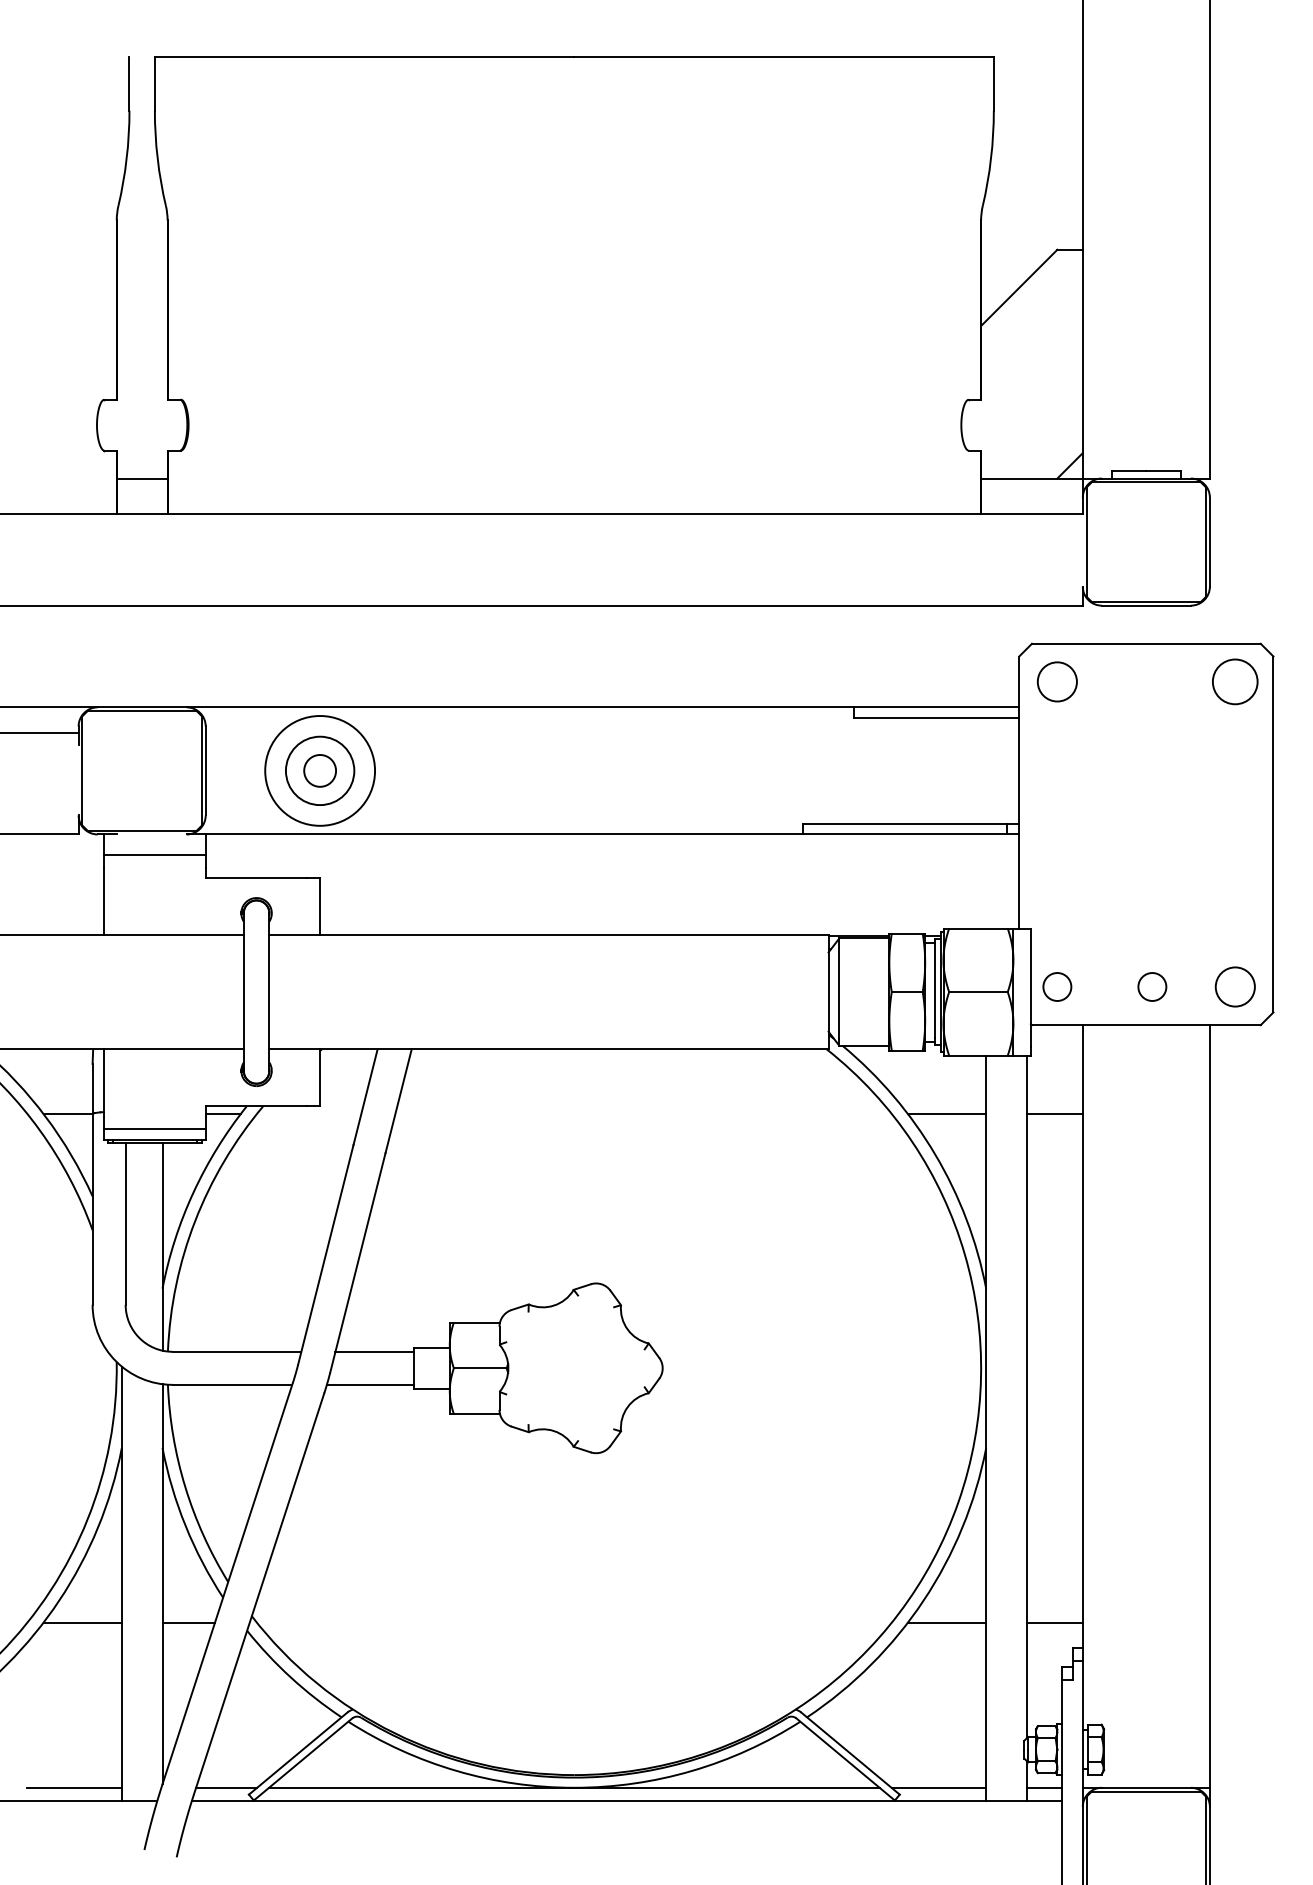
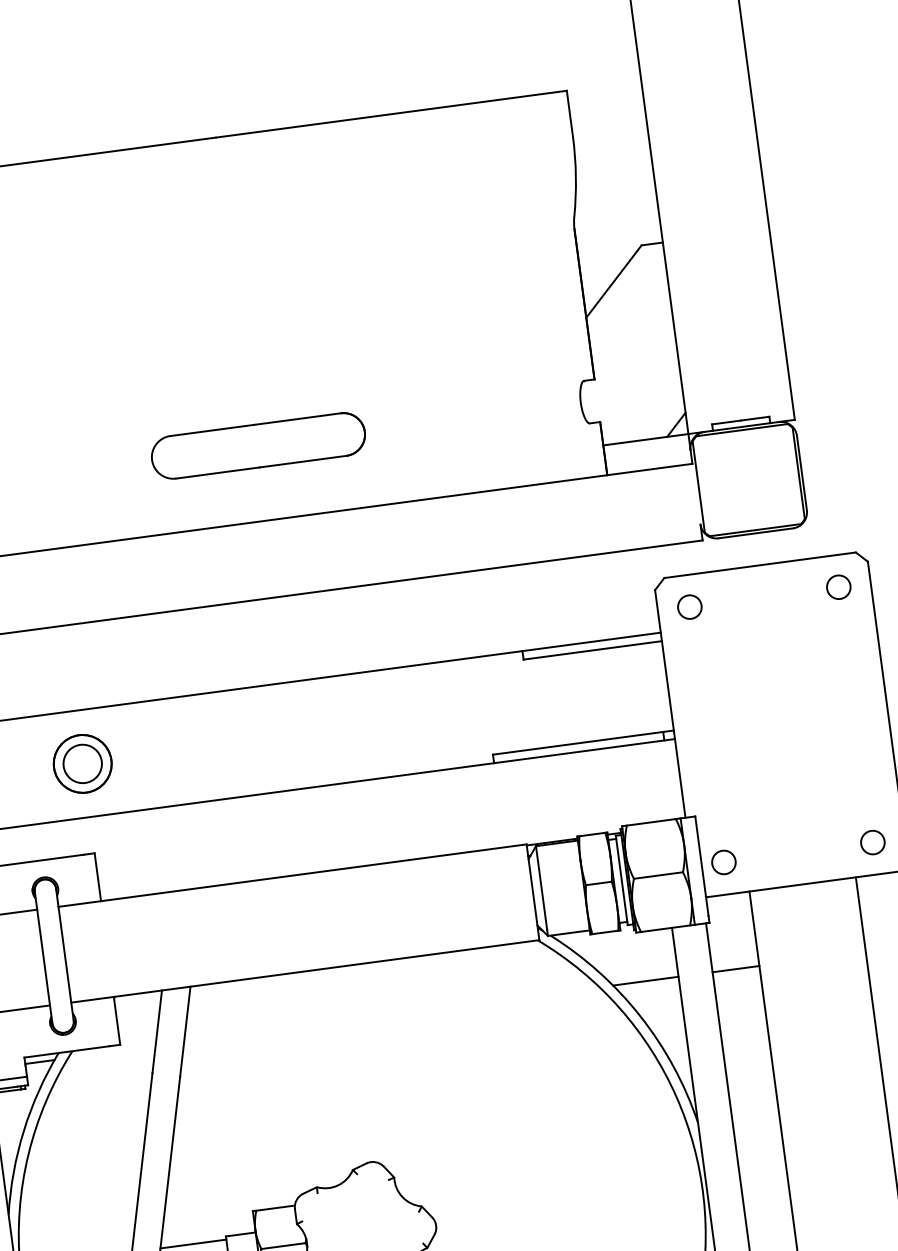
part: (576, 424) -> (258, 445), added
circle: (1057, 681) -> (689, 606), size x0.71
circle: (1235, 681) -> (838, 586), size x0.62
circle: (319, 770) -> (82, 763), size x0.62
circle: (319, 770) -> (82, 763), size x1.43
circle: (1152, 986) -> (803, 851), removed
circle: (1235, 986) -> (872, 842), size x0.71

